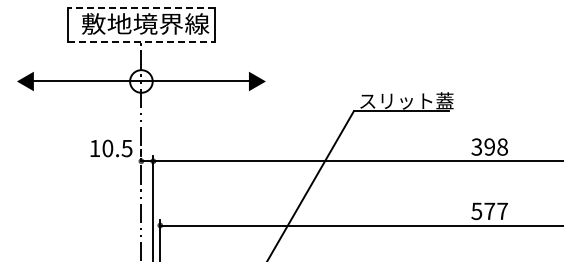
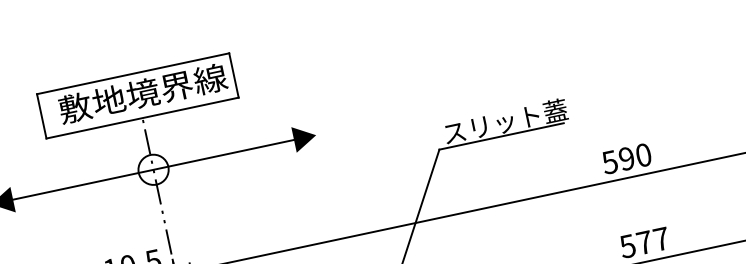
line: (141, 7) -> (133, 73), dashed -> solid
line: (141, 41) -> (142, 117), dashed -> solid
text: (489, 146) -> (626, 158), 398 -> 590

